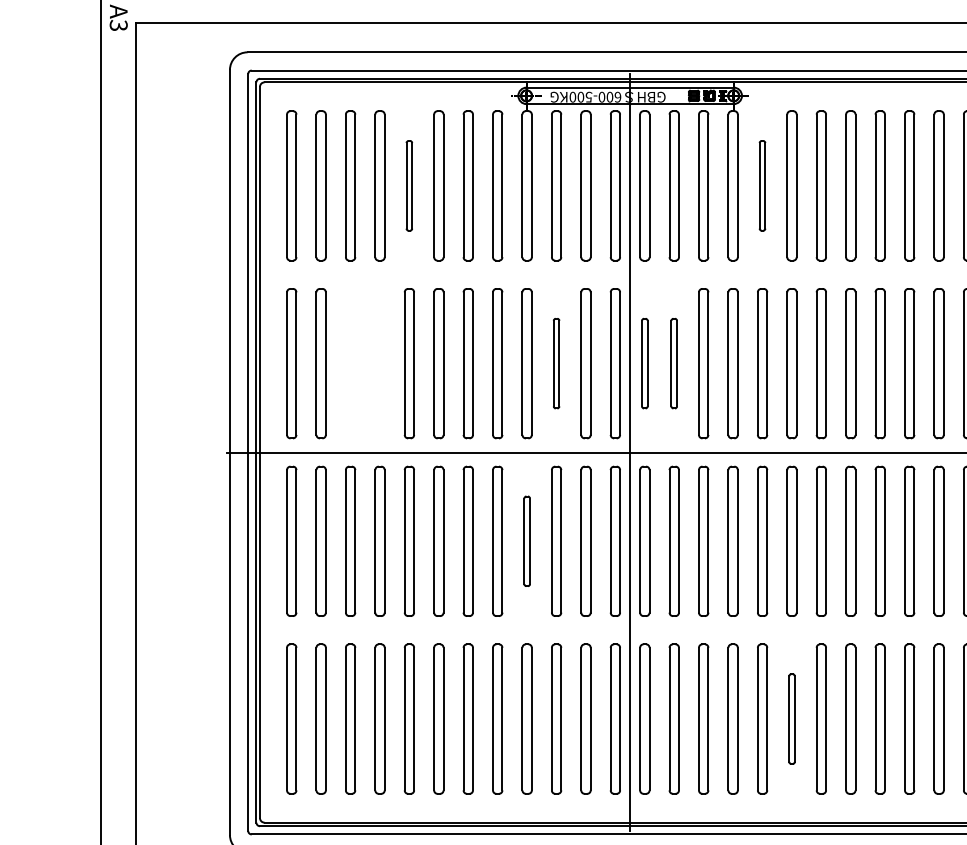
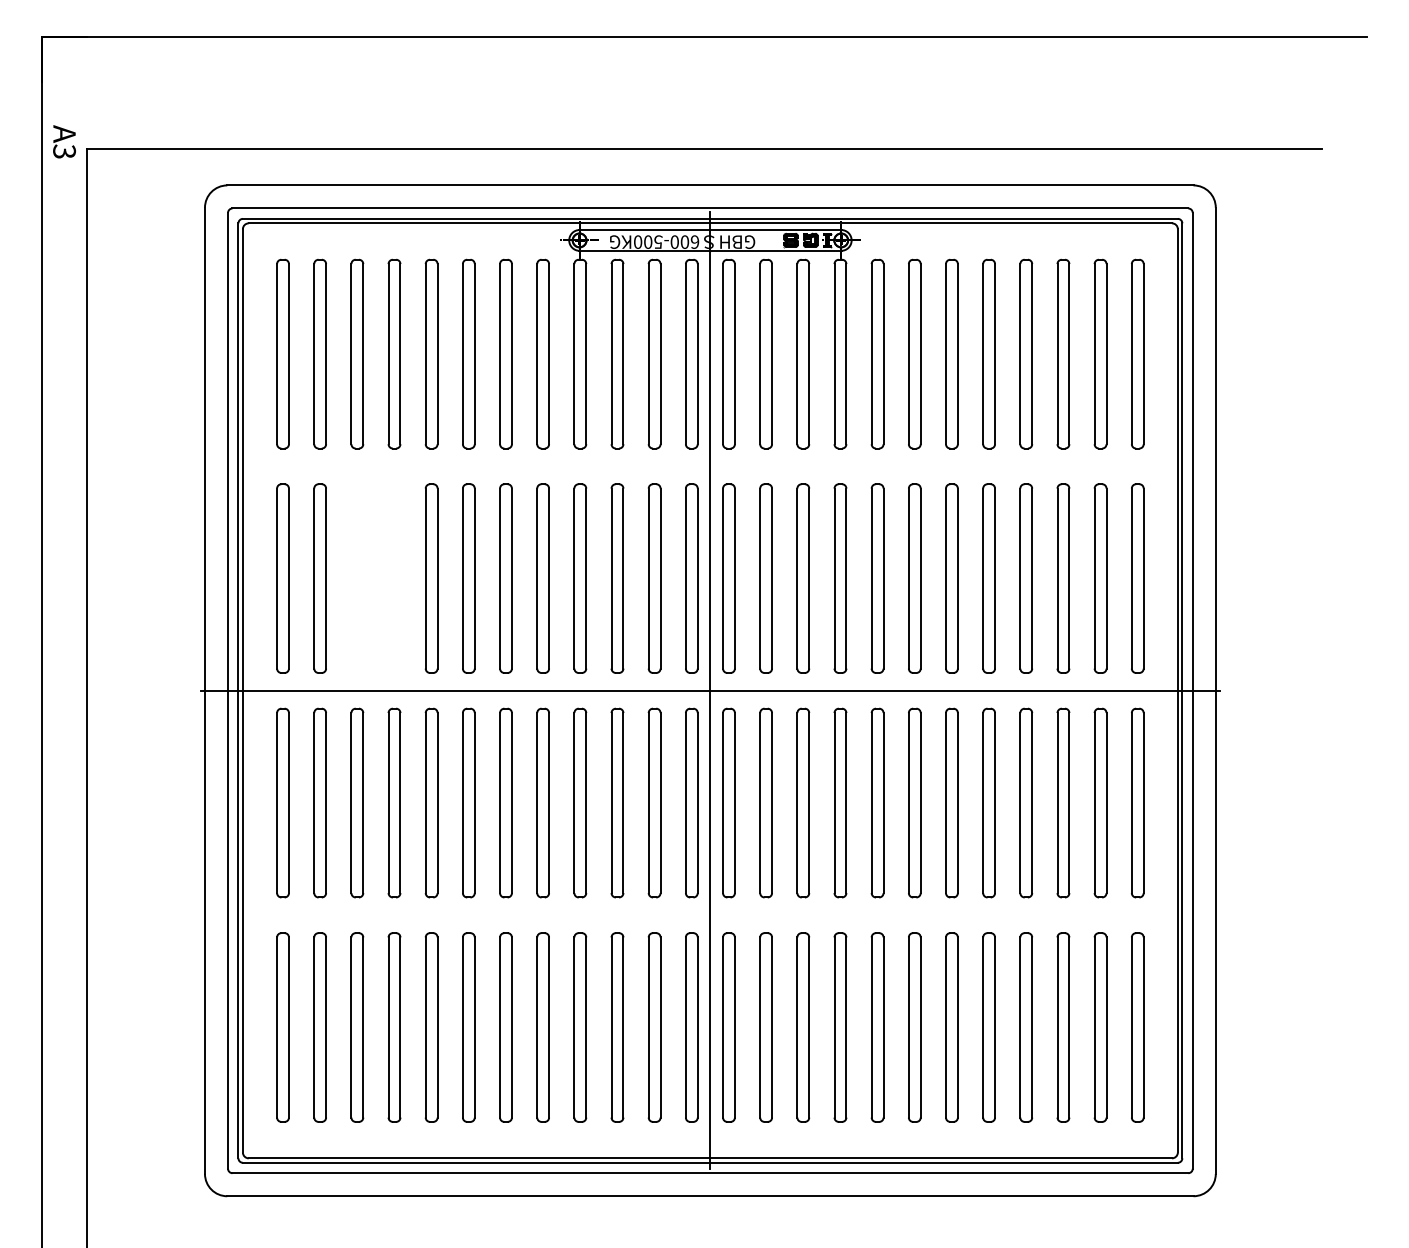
part: (409, 185) -> (431, 353), size x1.67
part: (762, 185) -> (877, 353), size x1.67
part: (556, 363) -> (617, 578), size x1.67
part: (644, 363) -> (728, 578), size x1.67
part: (673, 363) -> (765, 578), size x1.67
part: (527, 540) -> (580, 802), size x1.67
part: (791, 719) -> (914, 1027), size x1.67

